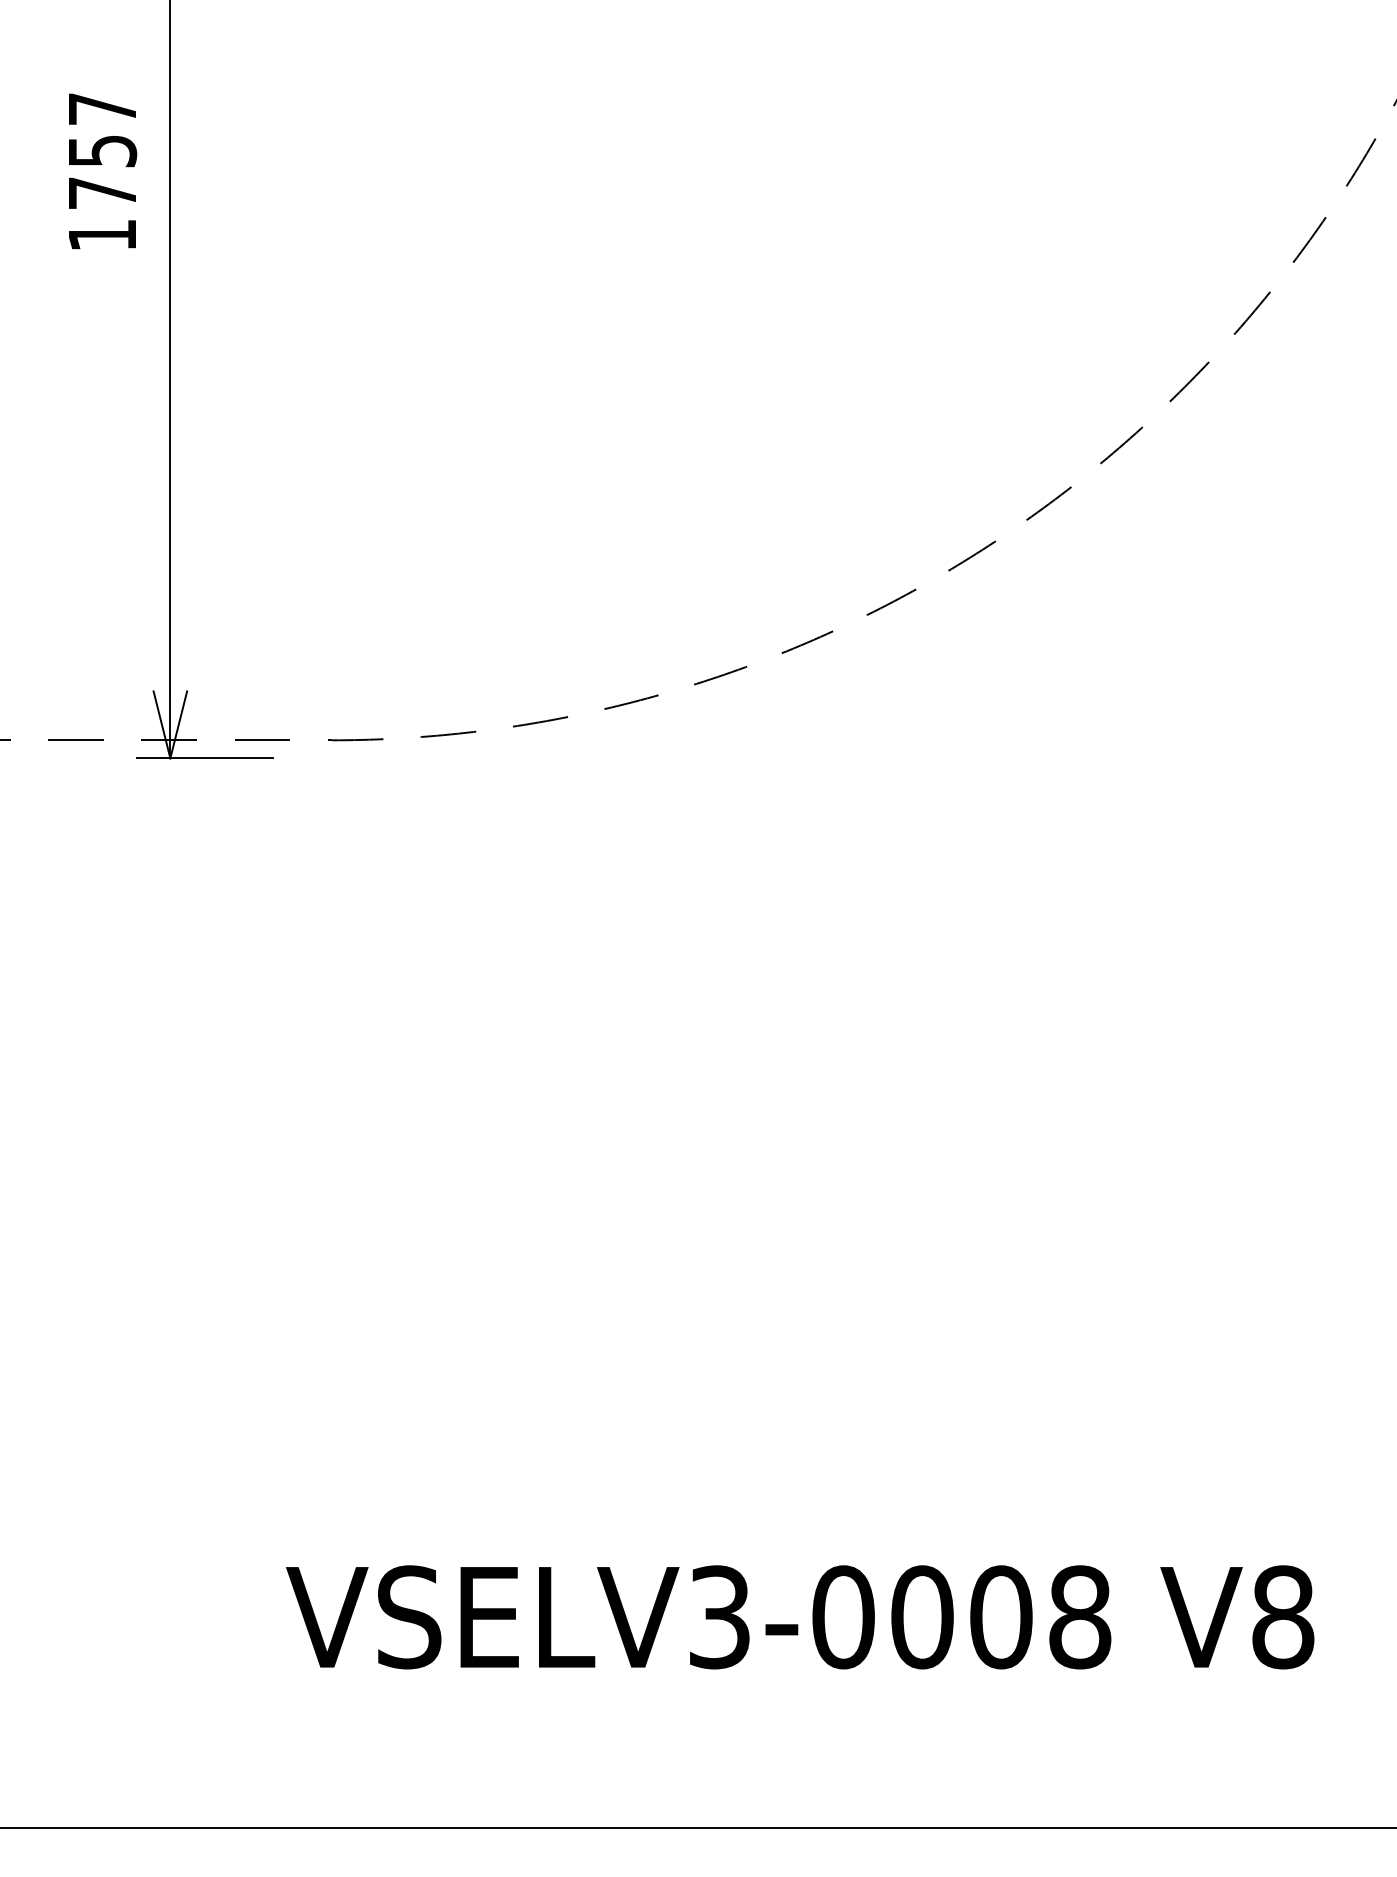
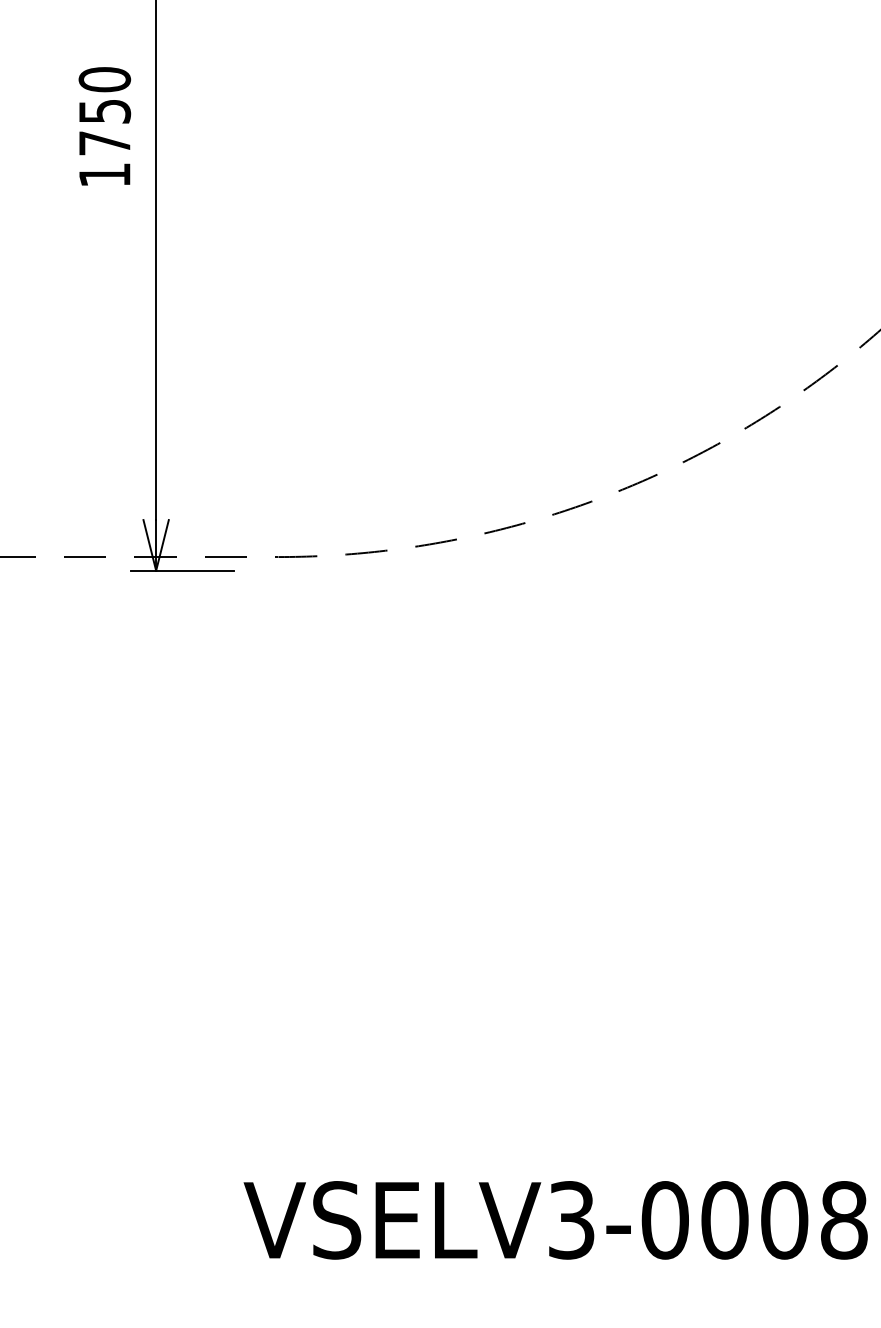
text: (102, 108) -> (104, 79), 1757 -> 1750

